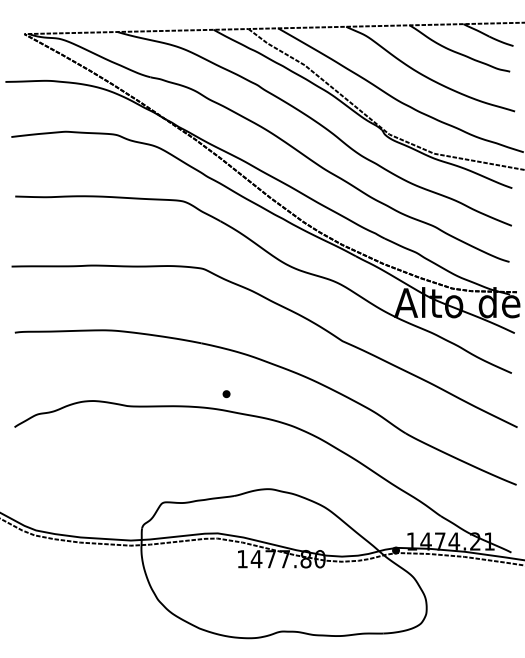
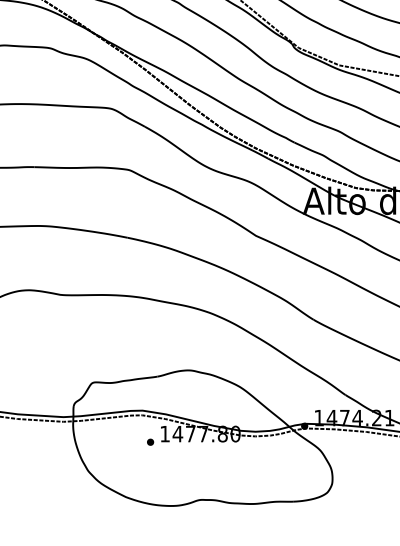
part: (226, 394) -> (150, 442), moved

